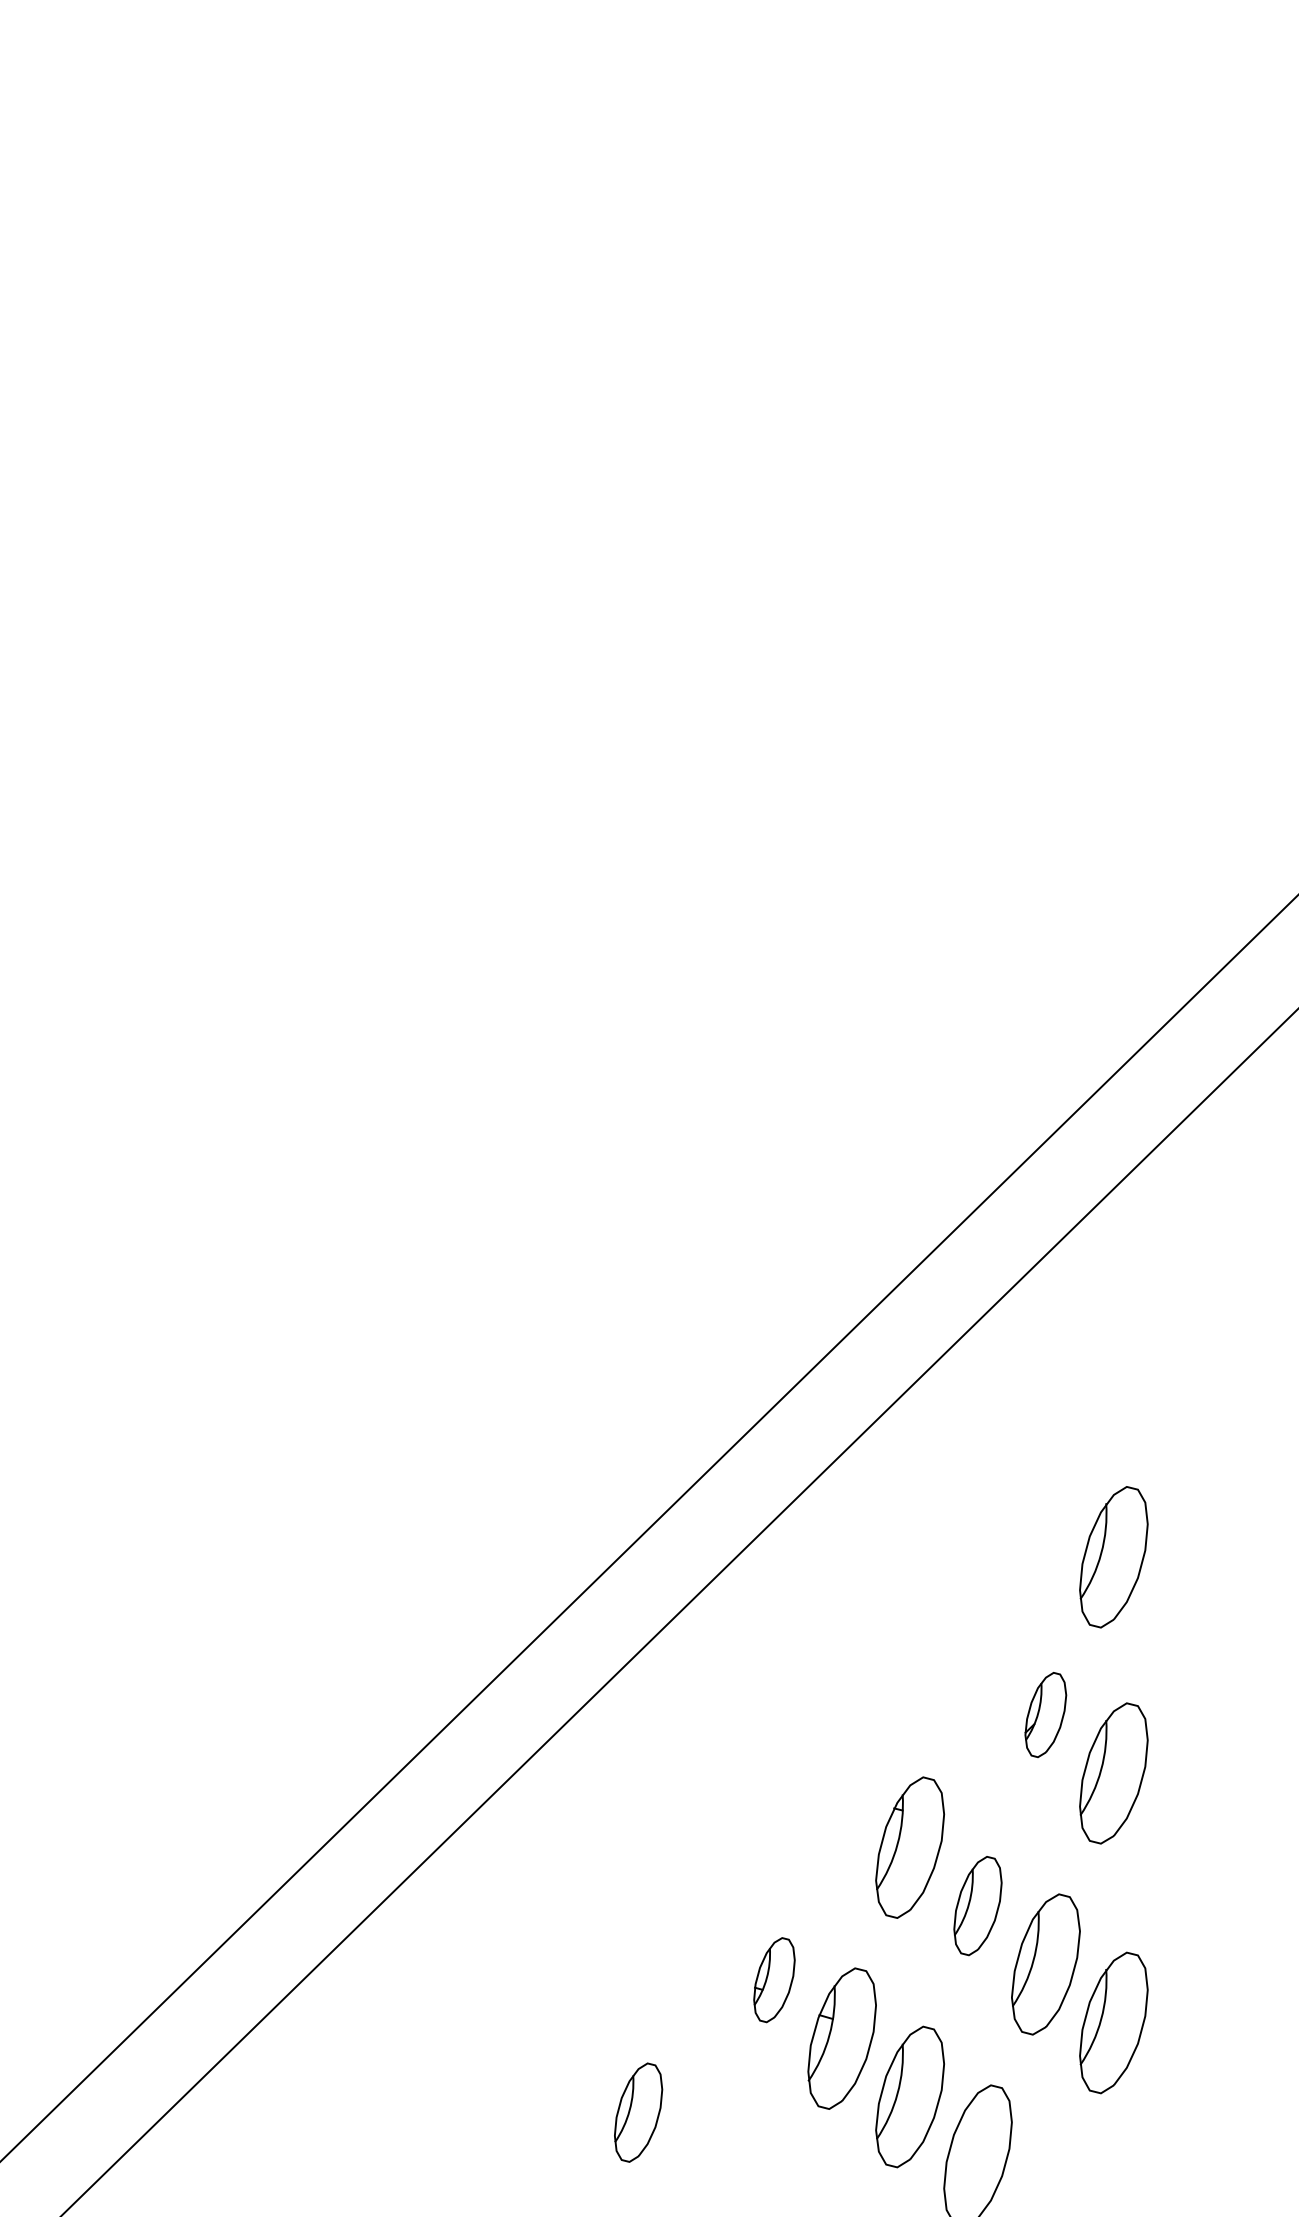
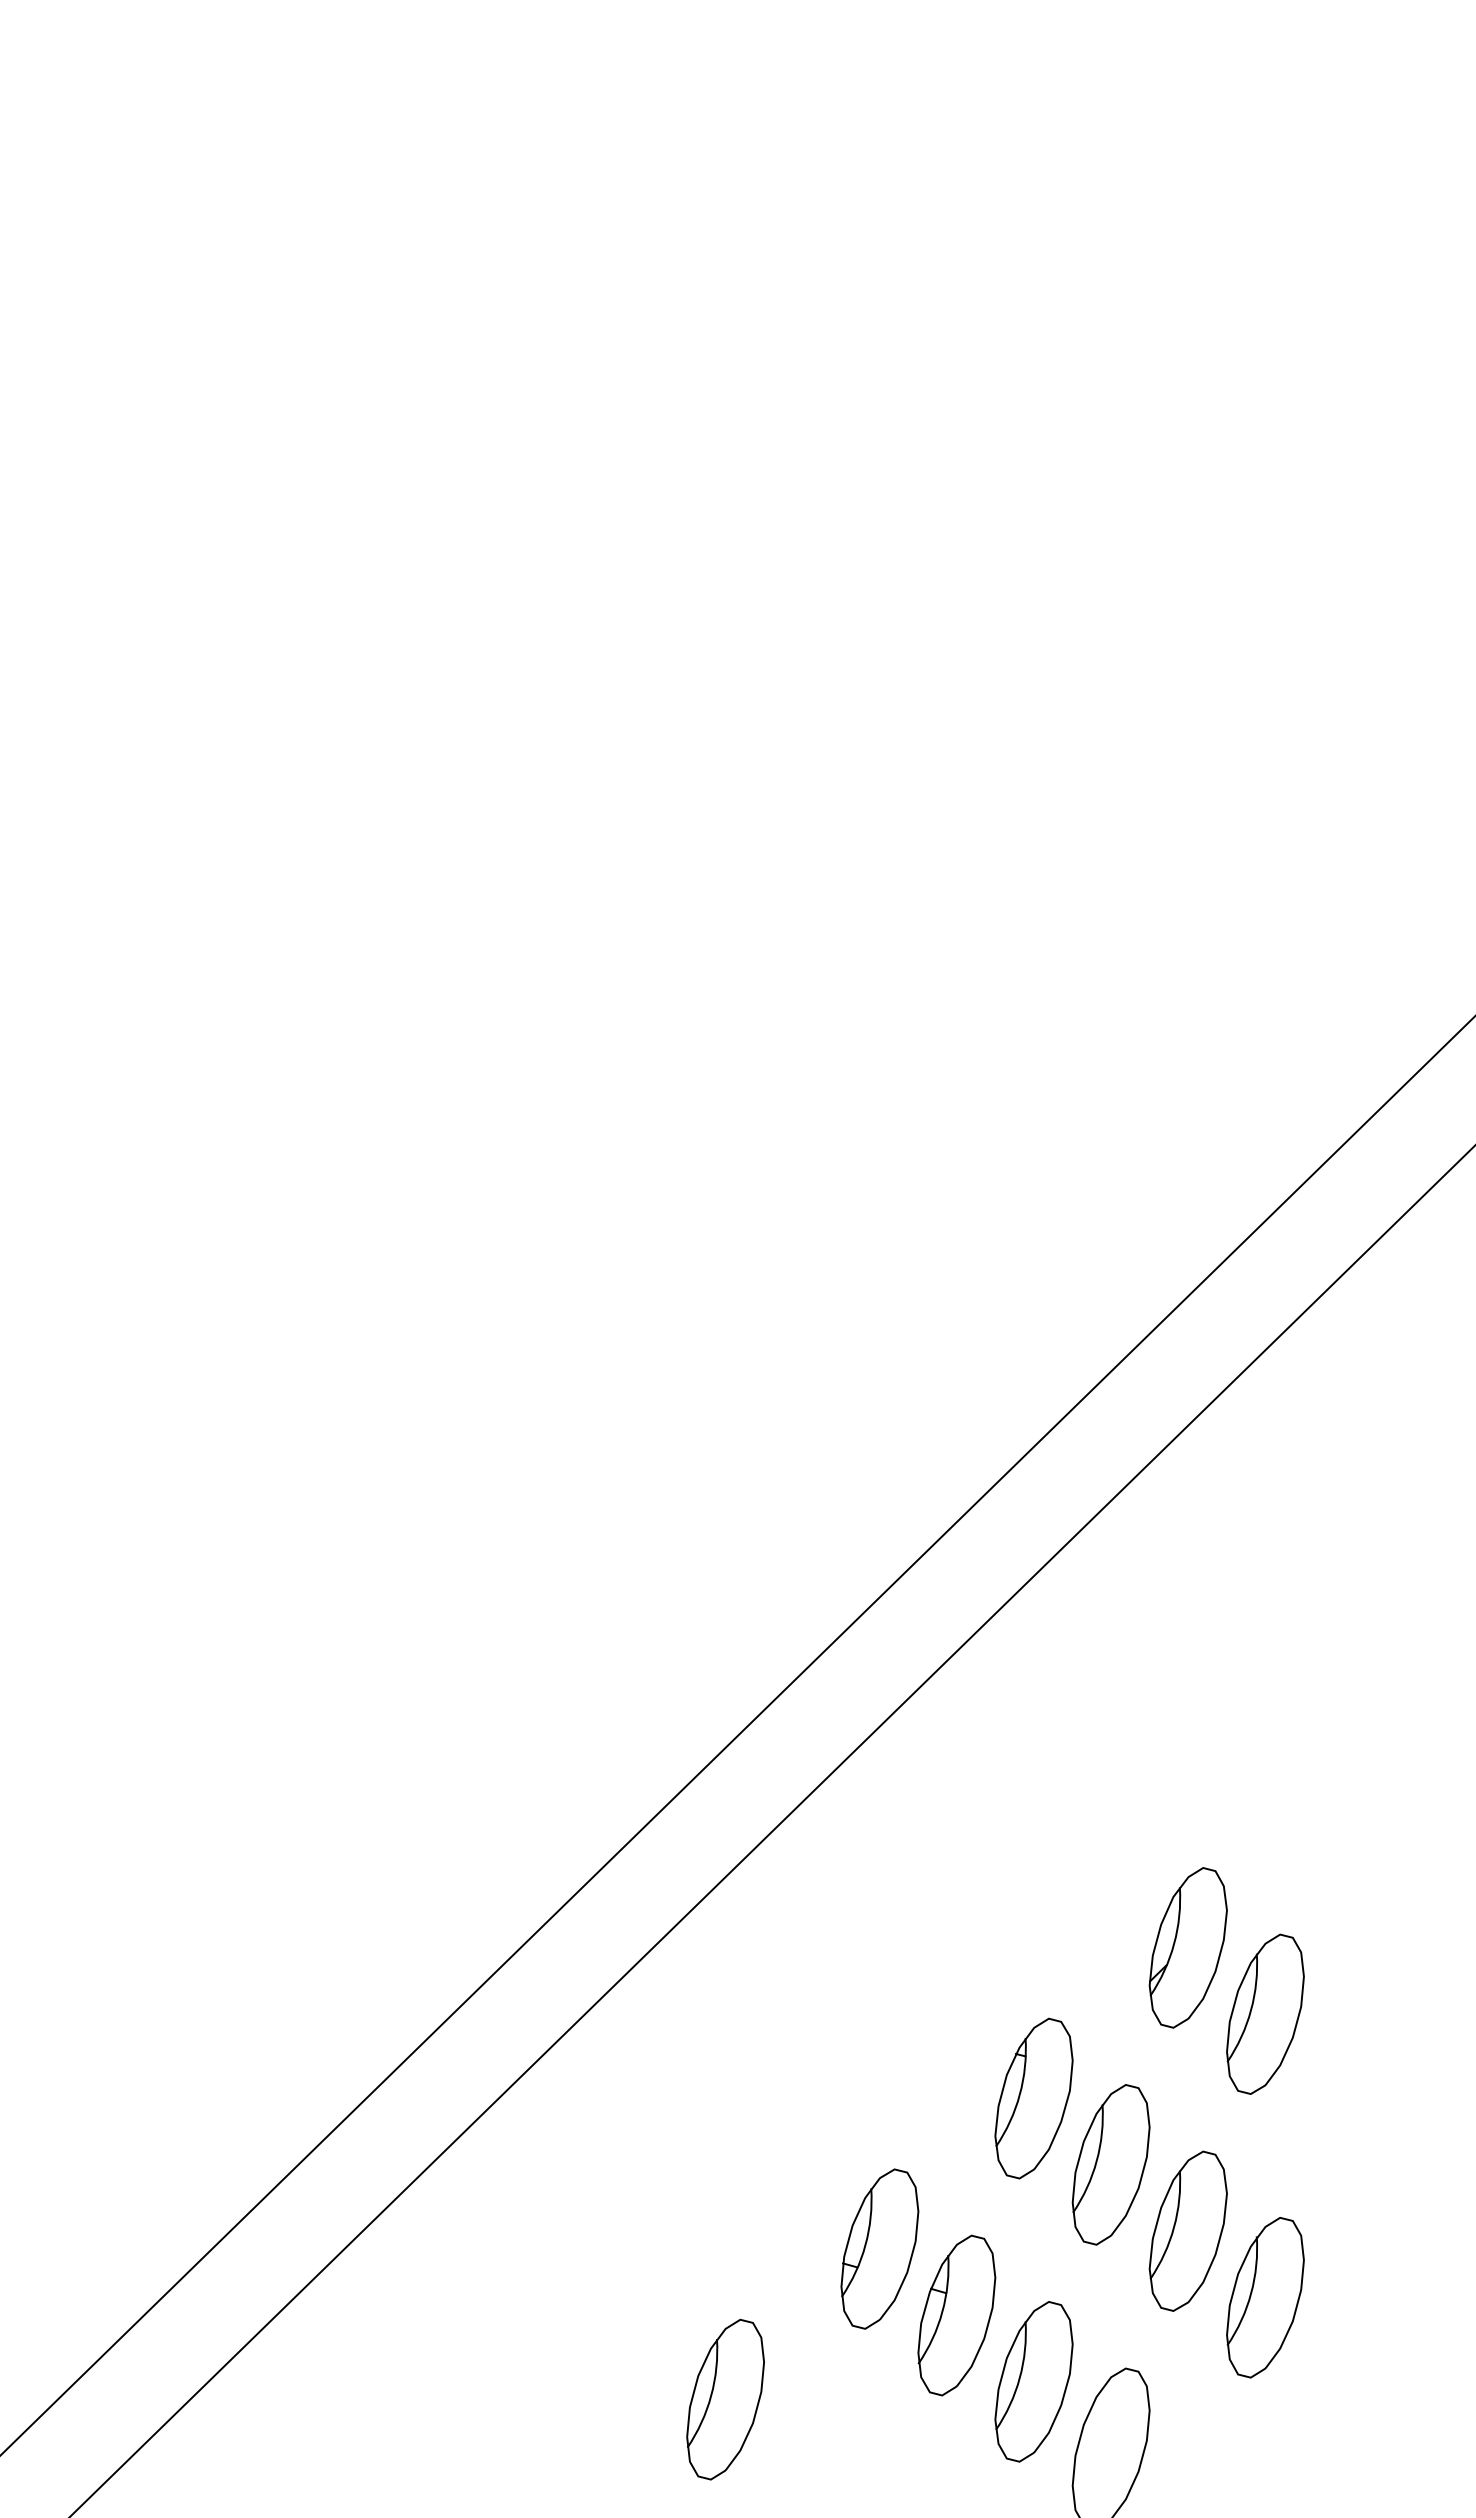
part: (1113, 1557) -> (1265, 1768), removed
part: (1045, 1714) -> (1187, 1947), size x1.67
part: (977, 1905) -> (1110, 2164), size x1.43
part: (774, 1979) -> (879, 2248), size x1.67
part: (638, 2112) -> (725, 2399), size x1.43

